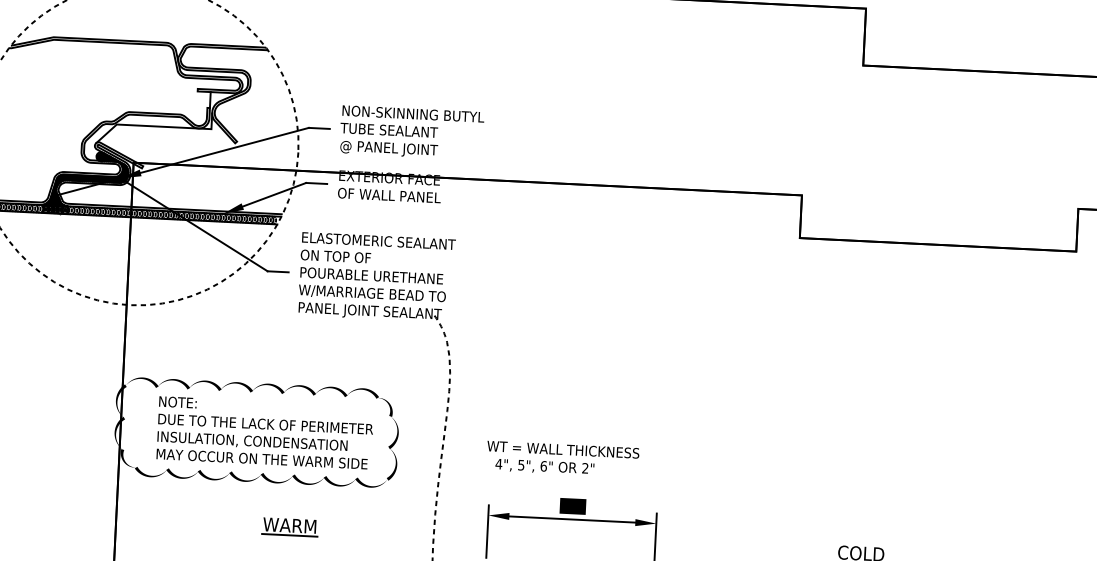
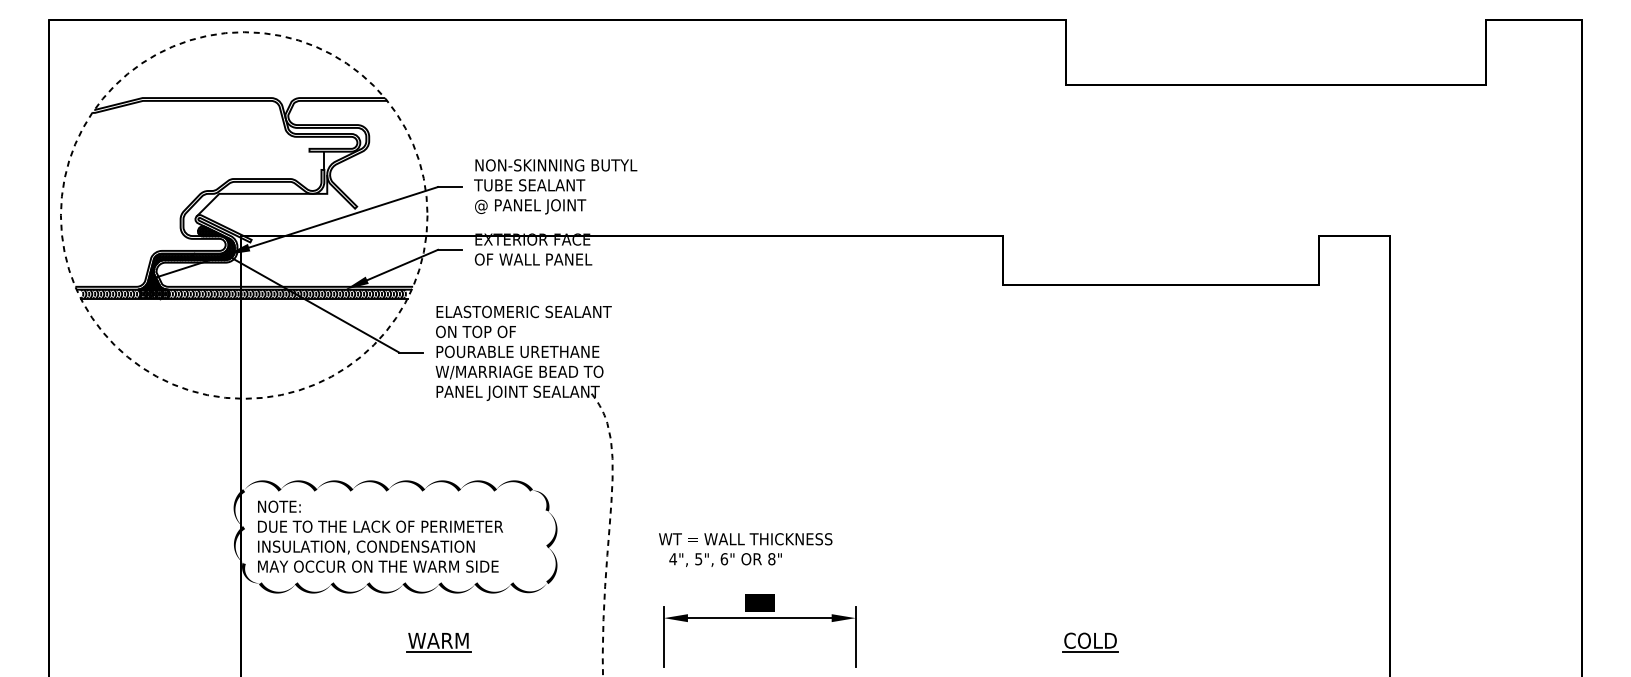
text: (265, 432) -> (380, 536), moved
text: (585, 468) -> (771, 559), 2" -> 8"

